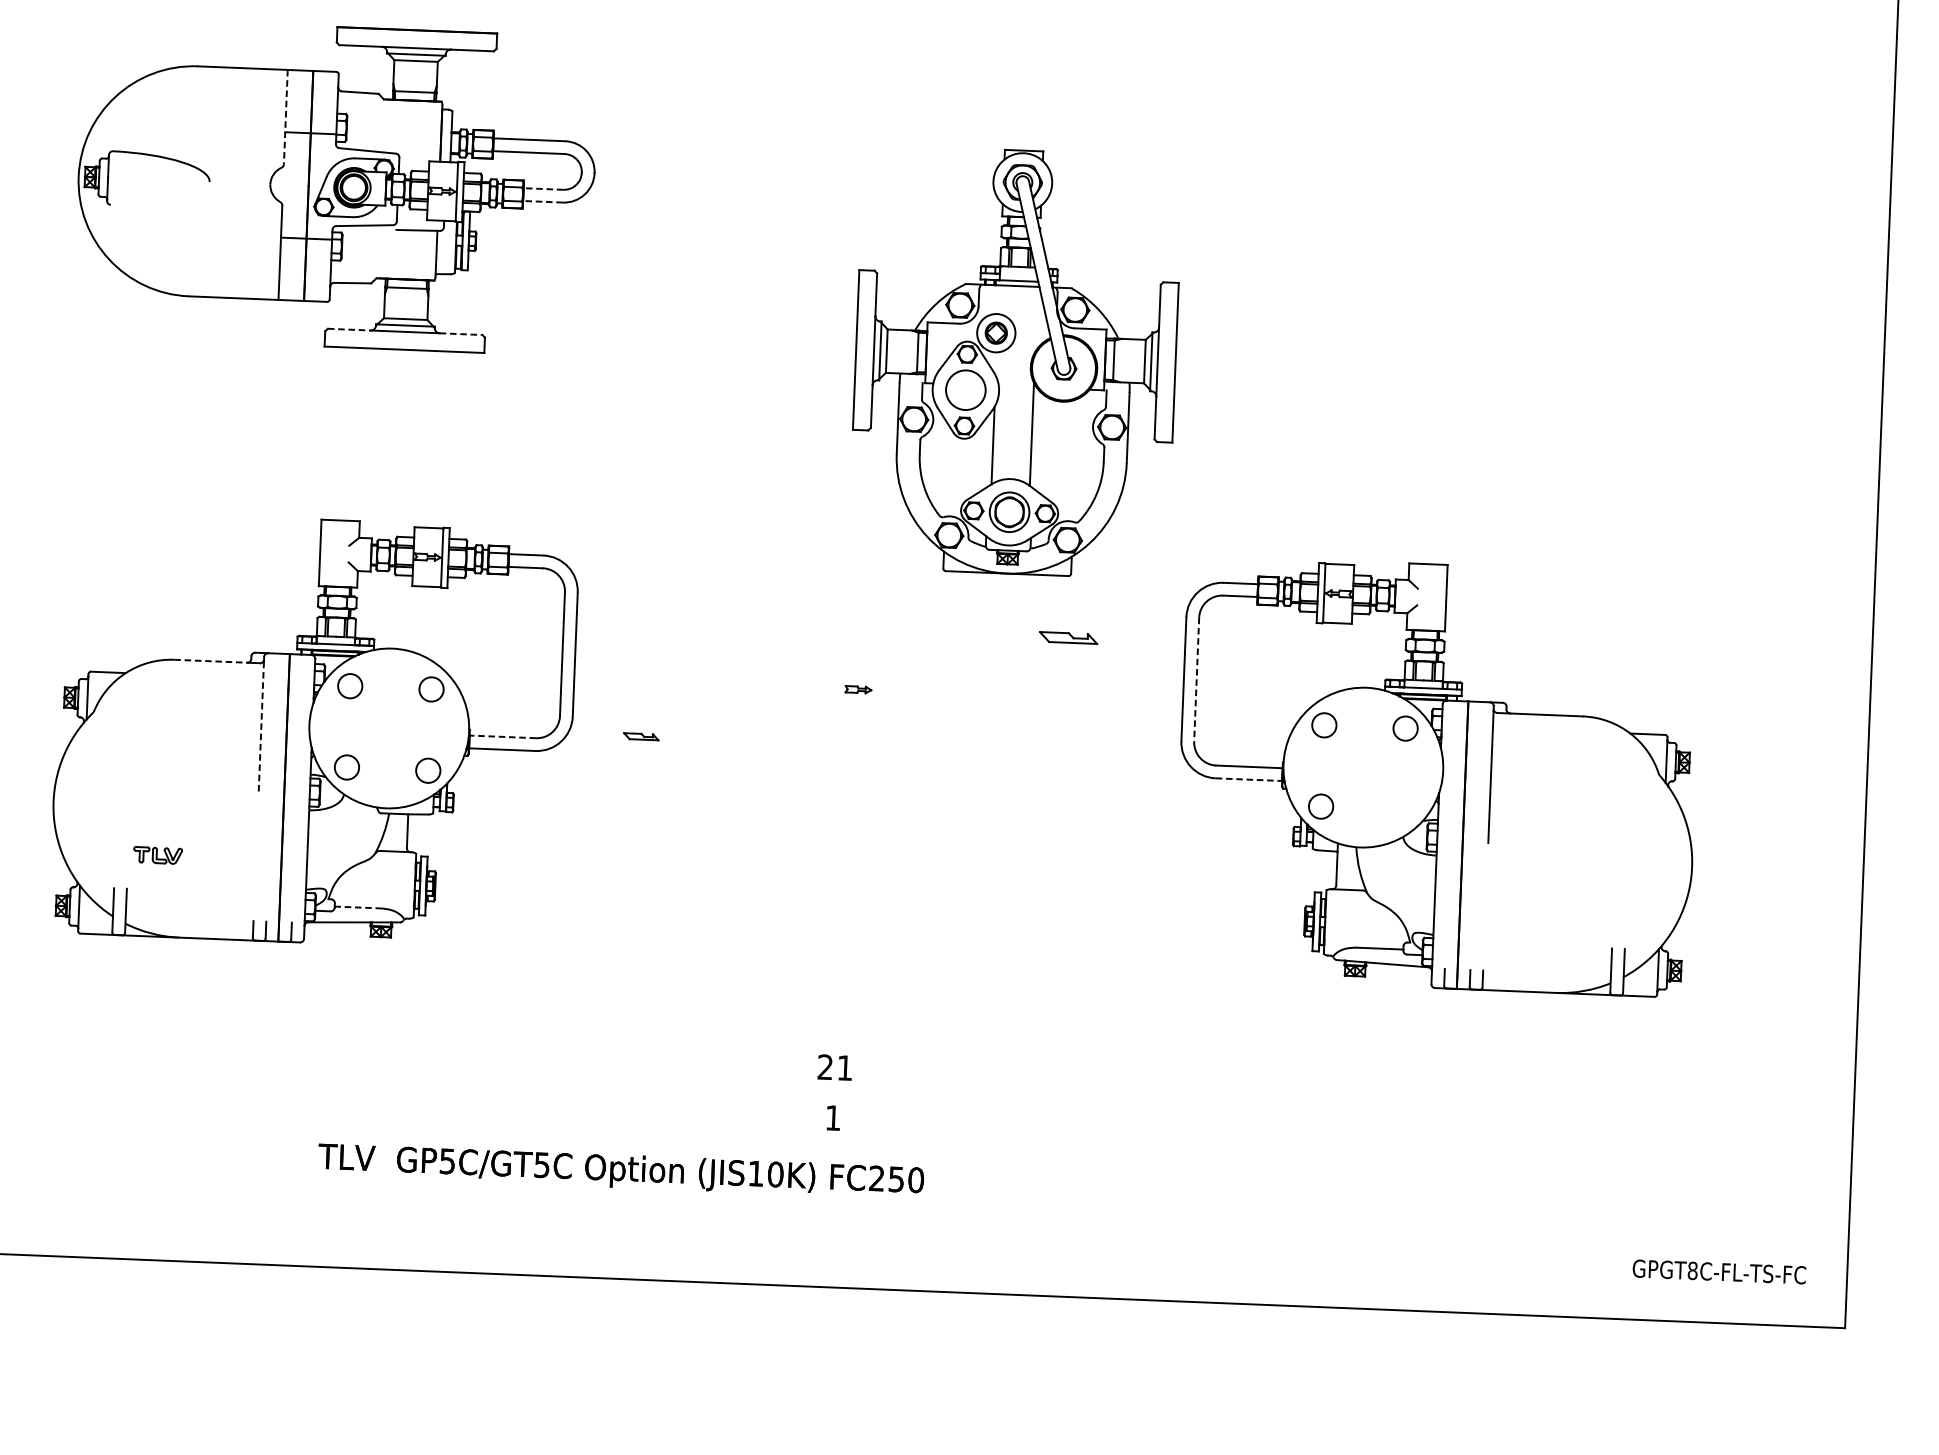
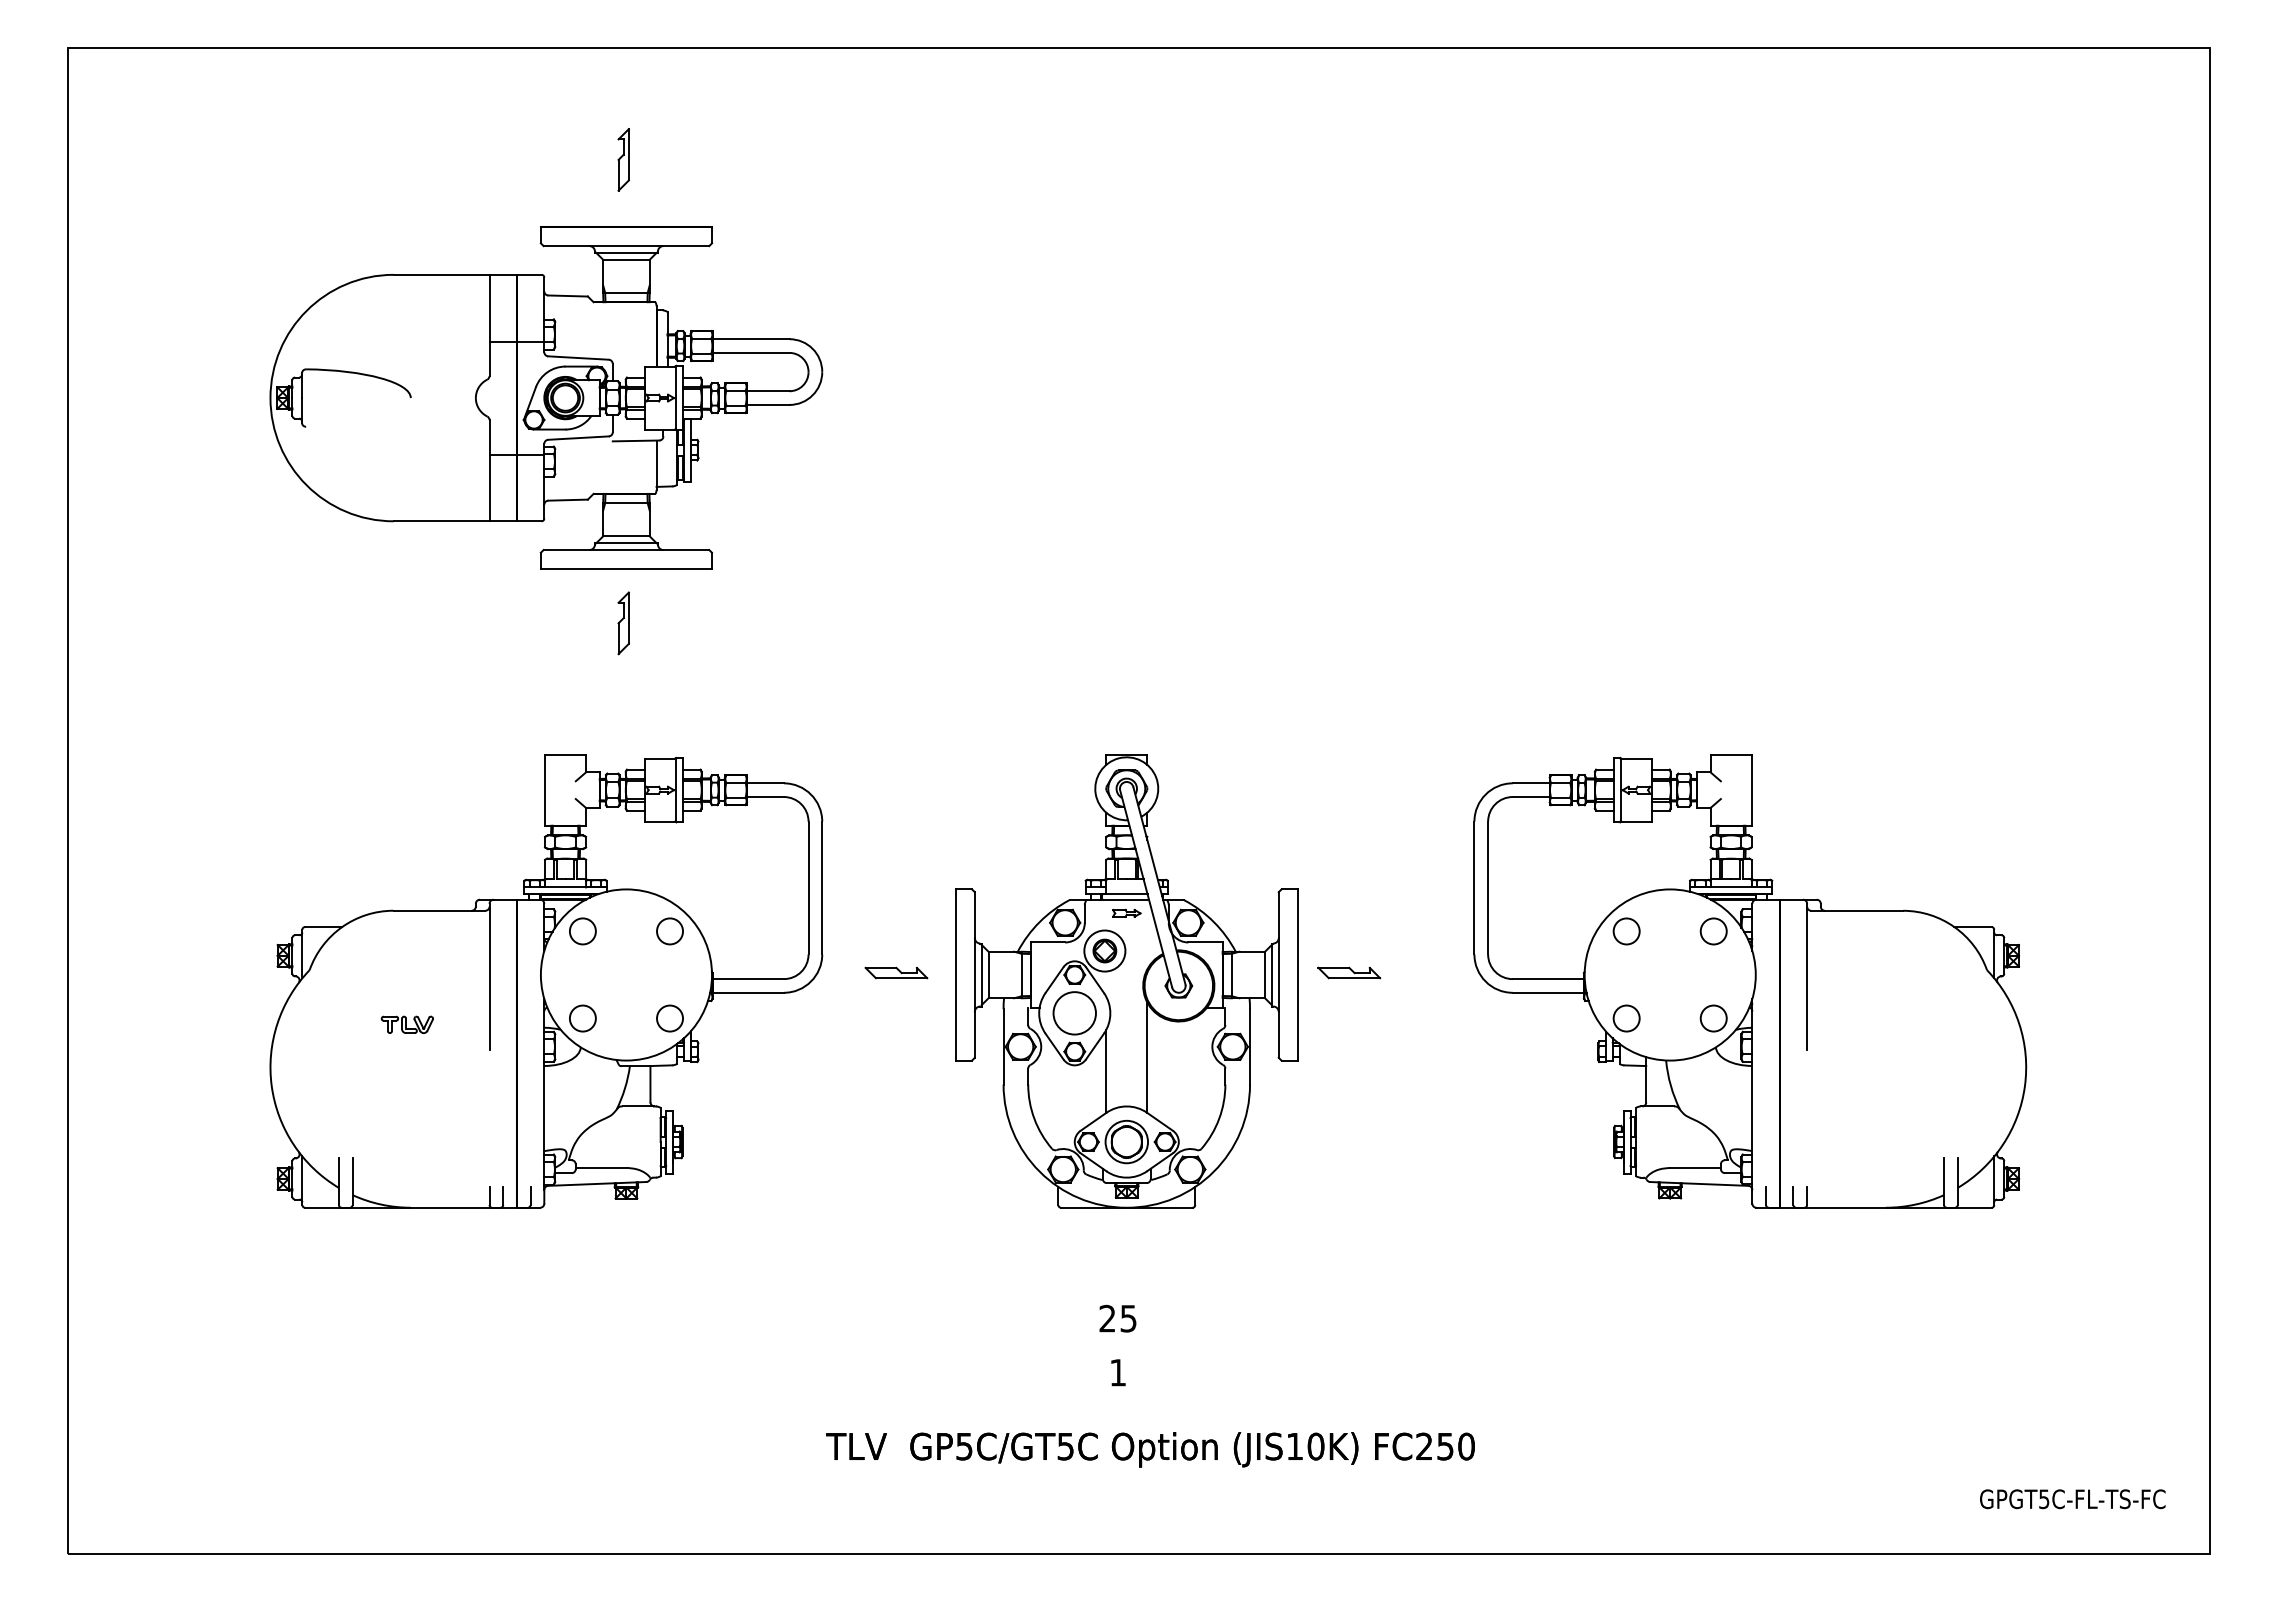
line: (285, 117) -> (489, 325), dashed -> solid
line: (542, 189) -> (767, 391), dashed -> solid
line: (542, 201) -> (767, 404), dashed -> solid
line: (349, 330) -> (566, 550), dashed -> solid
line: (461, 334) -> (686, 550), dashed -> solid
part: (1015, 362) -> (1126, 981), moved
part: (399, 400) -> (623, 623), added
part: (1068, 637) -> (1349, 972), moved
line: (211, 661) -> (433, 910), dashed -> solid
line: (1197, 680) -> (1488, 888), dashed -> solid
line: (261, 727) -> (489, 979), dashed -> solid
part: (641, 736) -> (896, 972), size x1.67
line: (503, 737) -> (748, 979), dashed -> solid
line: (1249, 779) -> (1548, 992), dashed -> solid
circle: (1402, 809) -> (1713, 1018), added
part: (157, 855) -> (406, 1024), moved
line: (357, 907) -> (600, 1167), dashed -> solid
text: (844, 1067) -> (1128, 1318), 21 -> 25
text: (621, 1171) -> (1150, 1449), moved
text: (1693, 1271) -> (2044, 1499), GPGT8C-FL-TS-FC -> GPGT5C-FL-TS-FC

